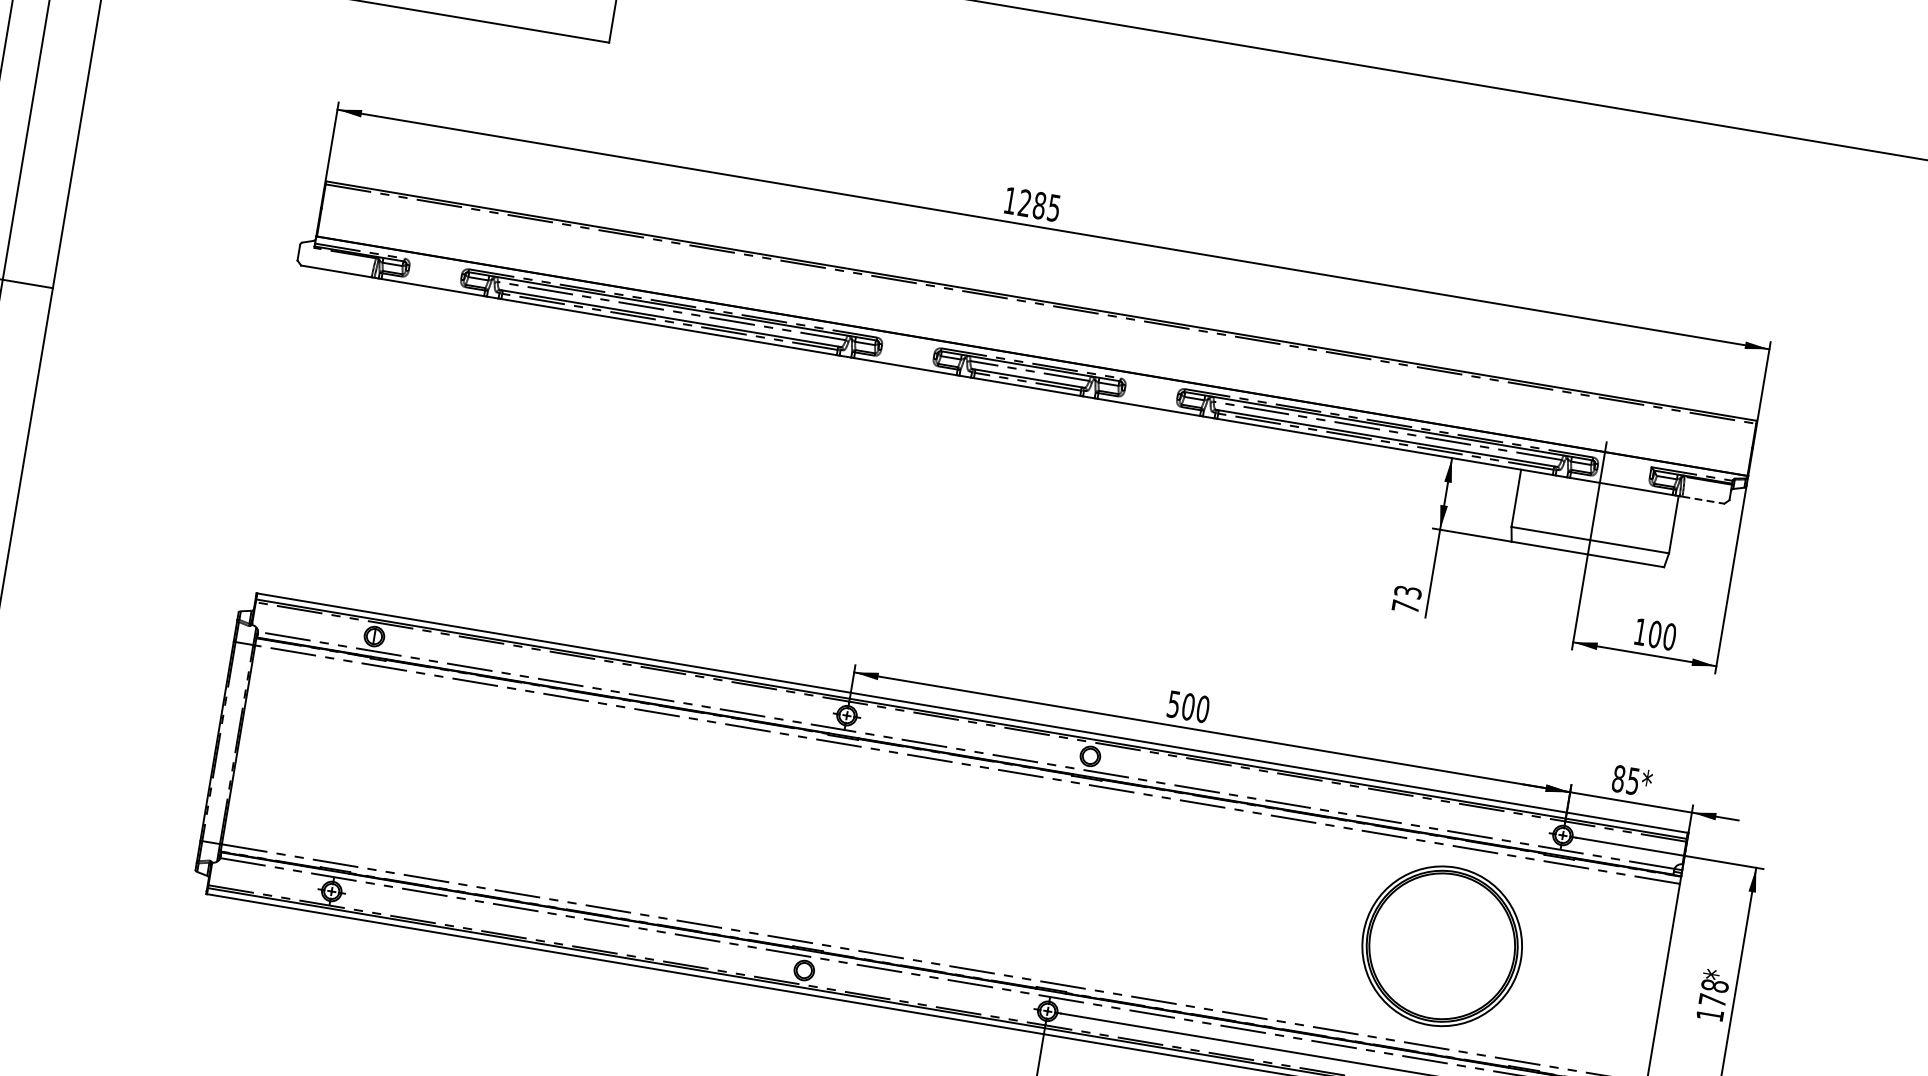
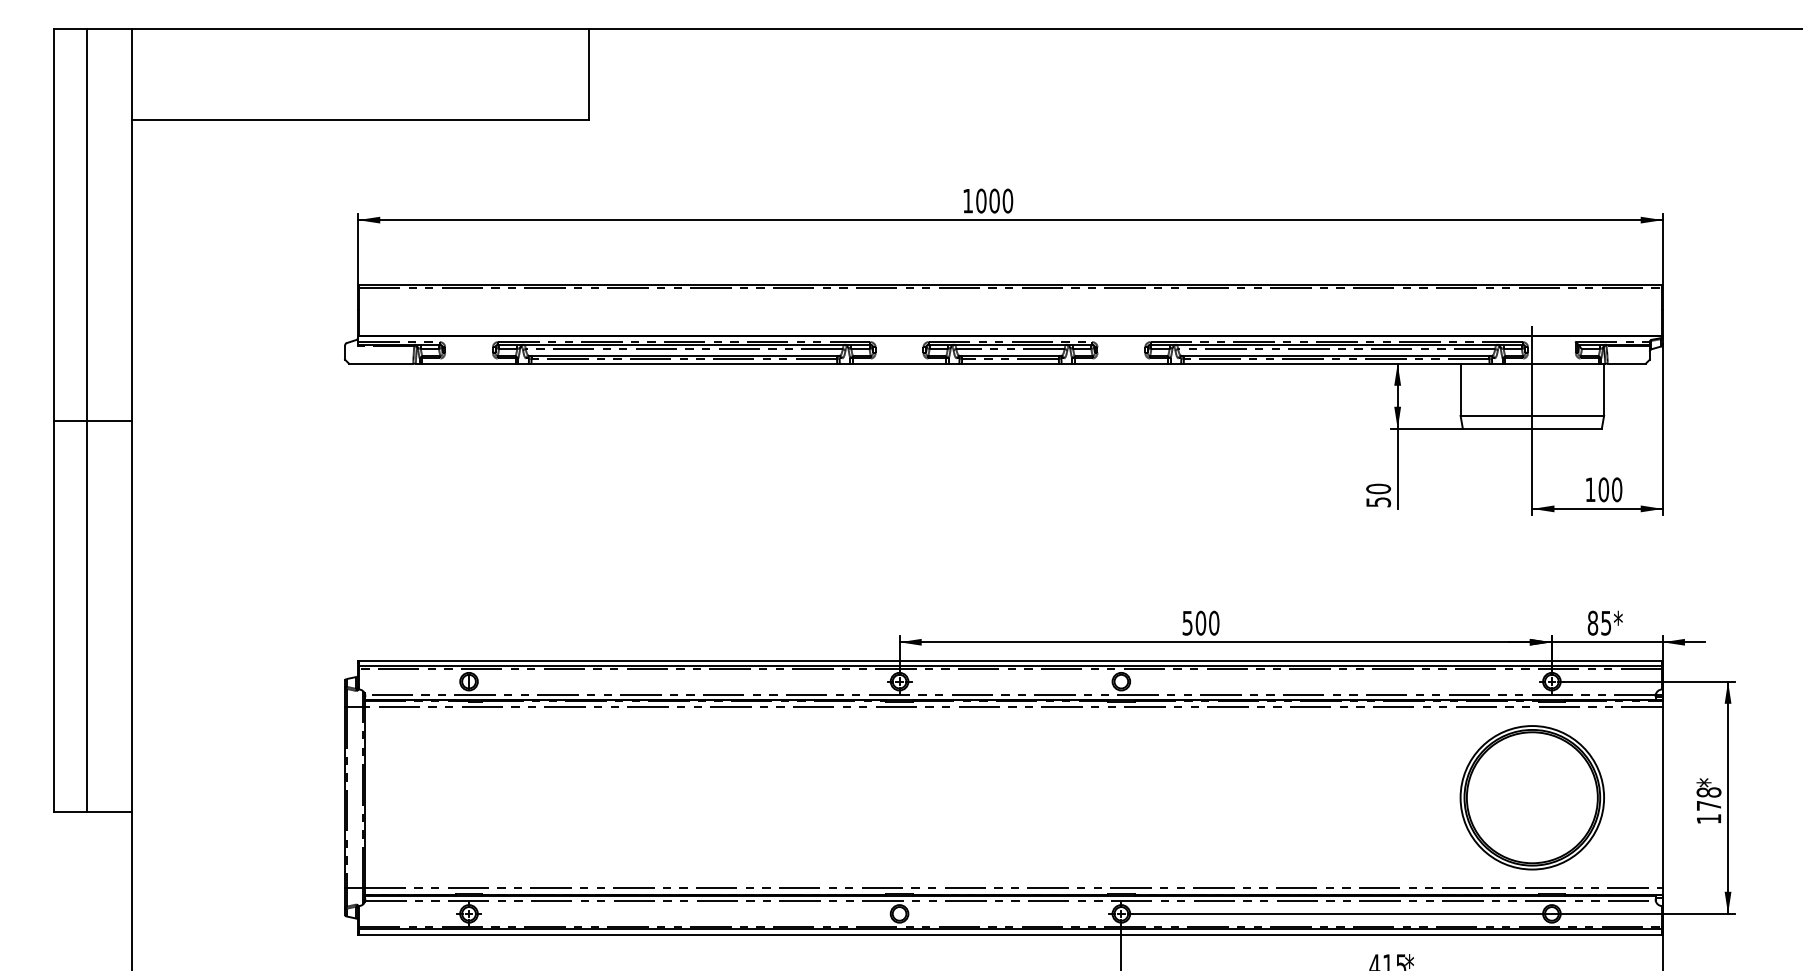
text: (1039, 205) -> (994, 200), 1285 -> 1000
line: (1704, 500) -> (1627, 363), dashed -> solid
text: (1406, 599) -> (1378, 495), 73 -> 50
part: (1441, 945) -> (1531, 797), moved

